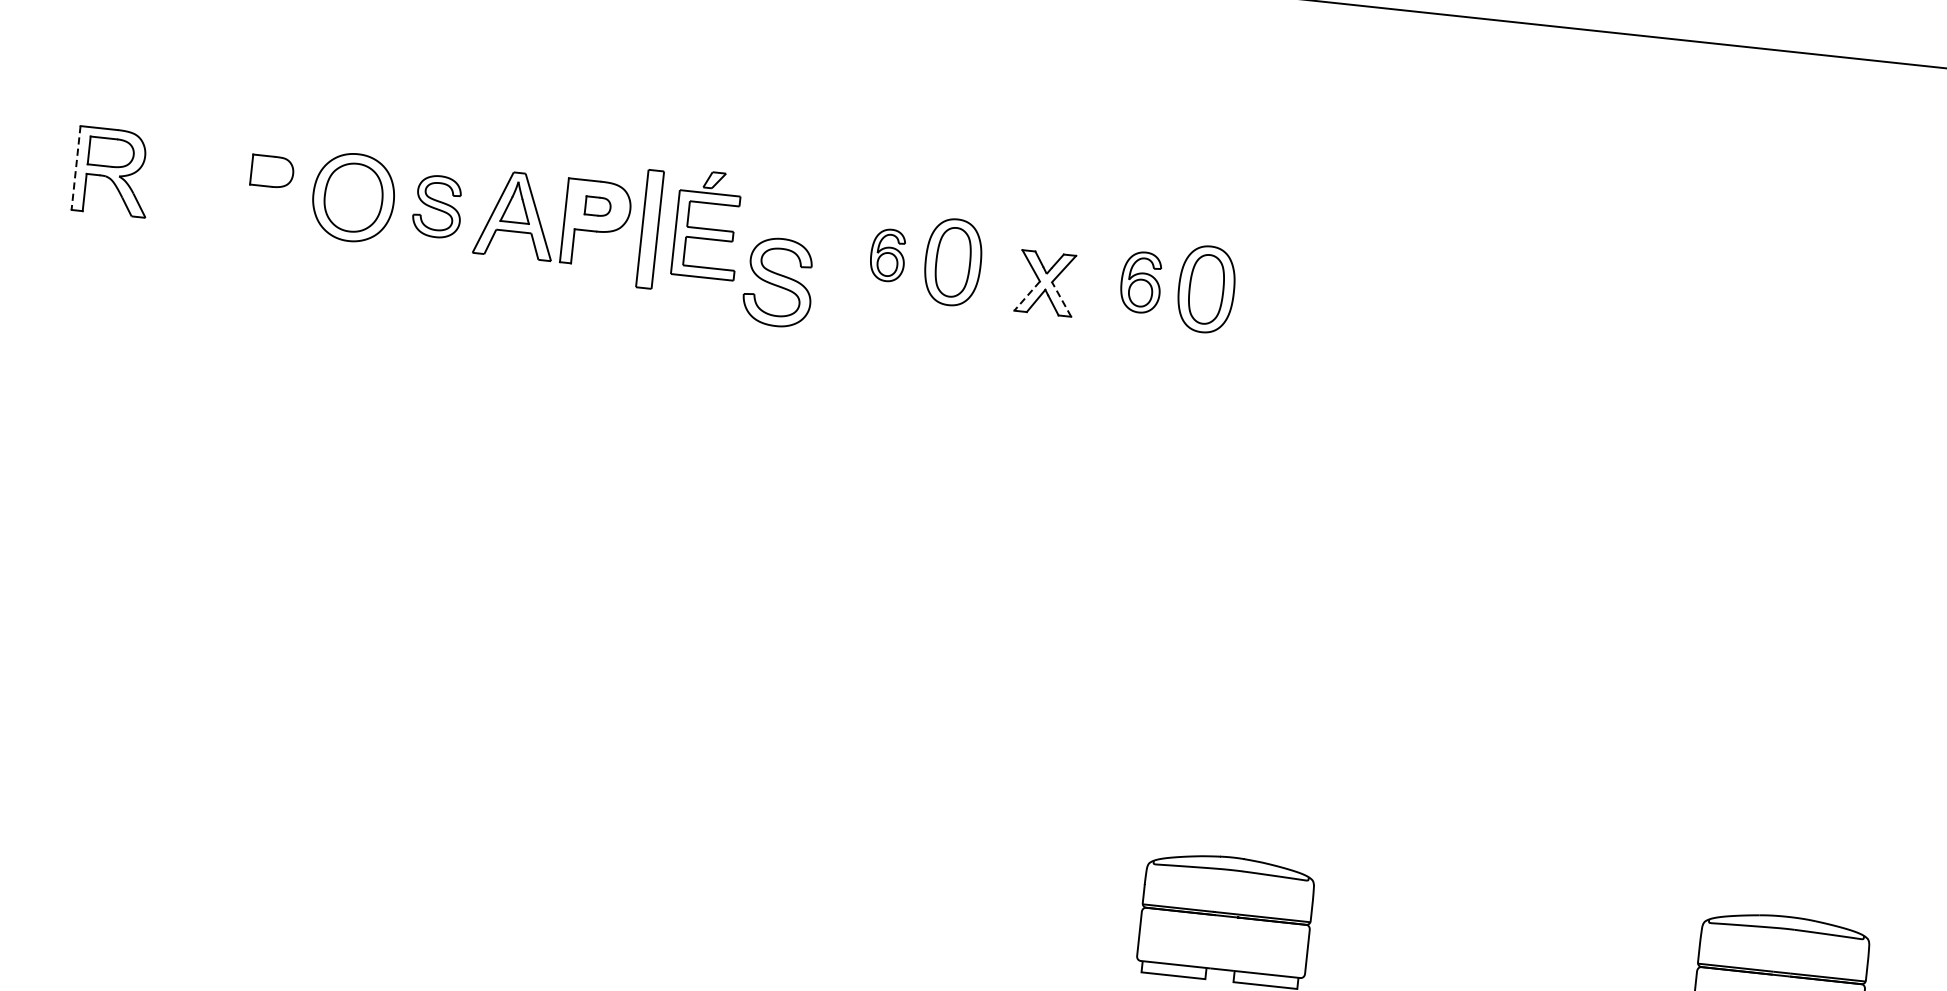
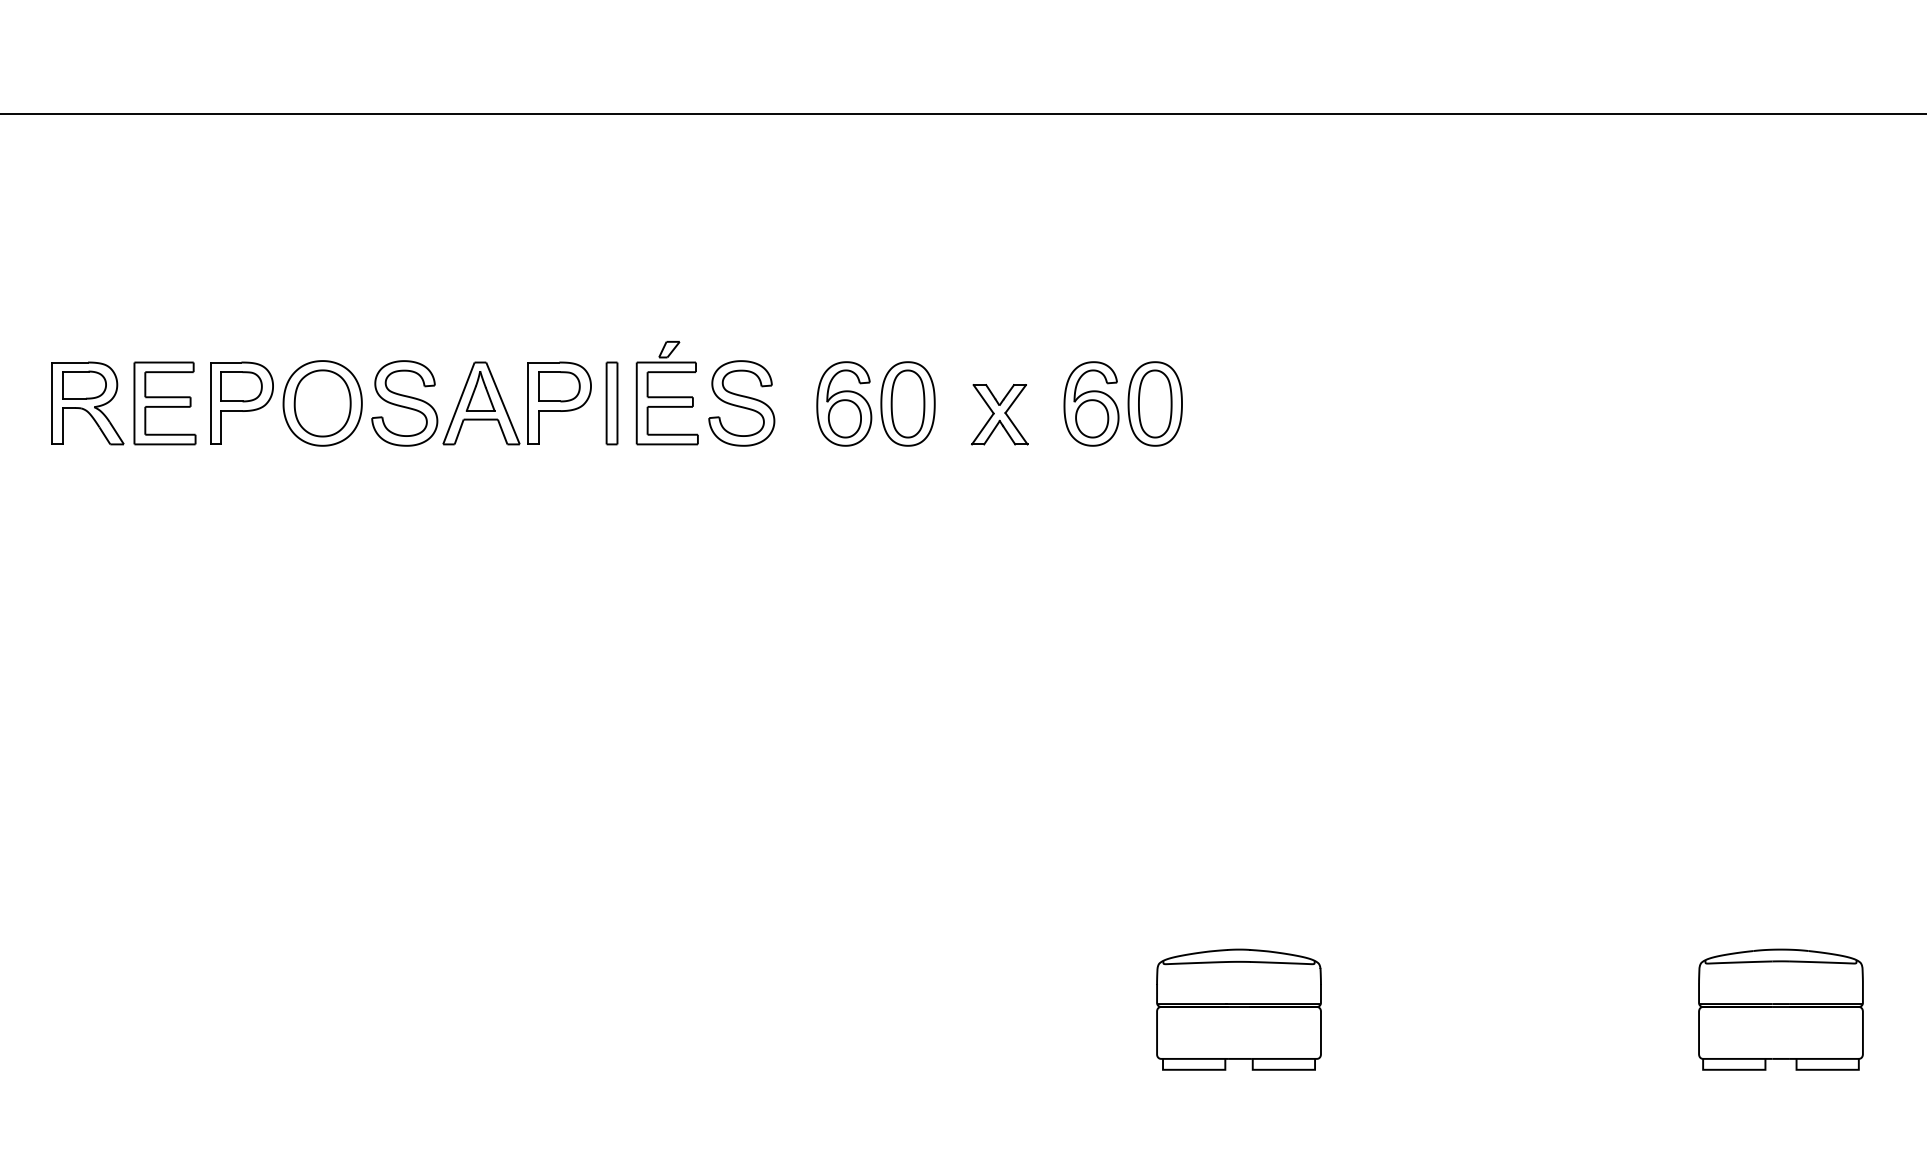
line: (75, 168) -> (51, 403), dashed -> solid
part: (191, 180) -> (164, 403), added
part: (270, 187) -> (241, 402), added
part: (437, 206) -> (404, 403), size x1.43
part: (598, 206) -> (559, 386), size x1.67
part: (649, 229) -> (611, 403), size x0.71
part: (888, 254) -> (844, 403), size x1.67
part: (1141, 281) -> (1091, 403), size x1.43
part: (778, 282) -> (741, 403), moved
line: (1026, 295) -> (982, 428), dashed -> solid
line: (1061, 299) -> (1016, 428), dashed -> solid

